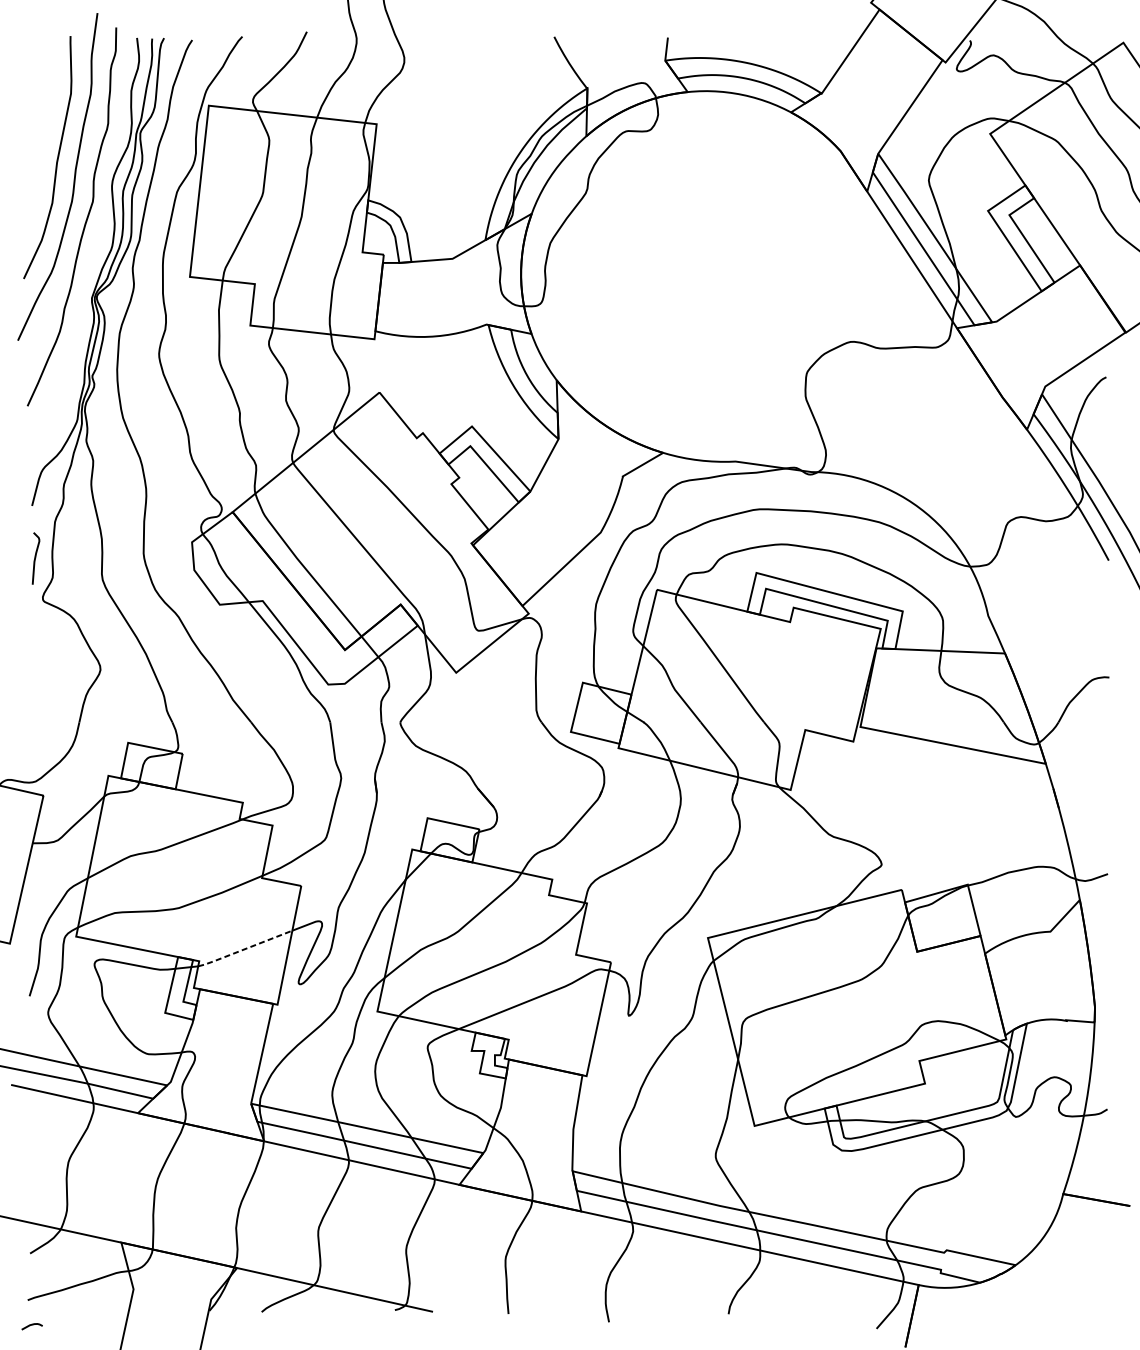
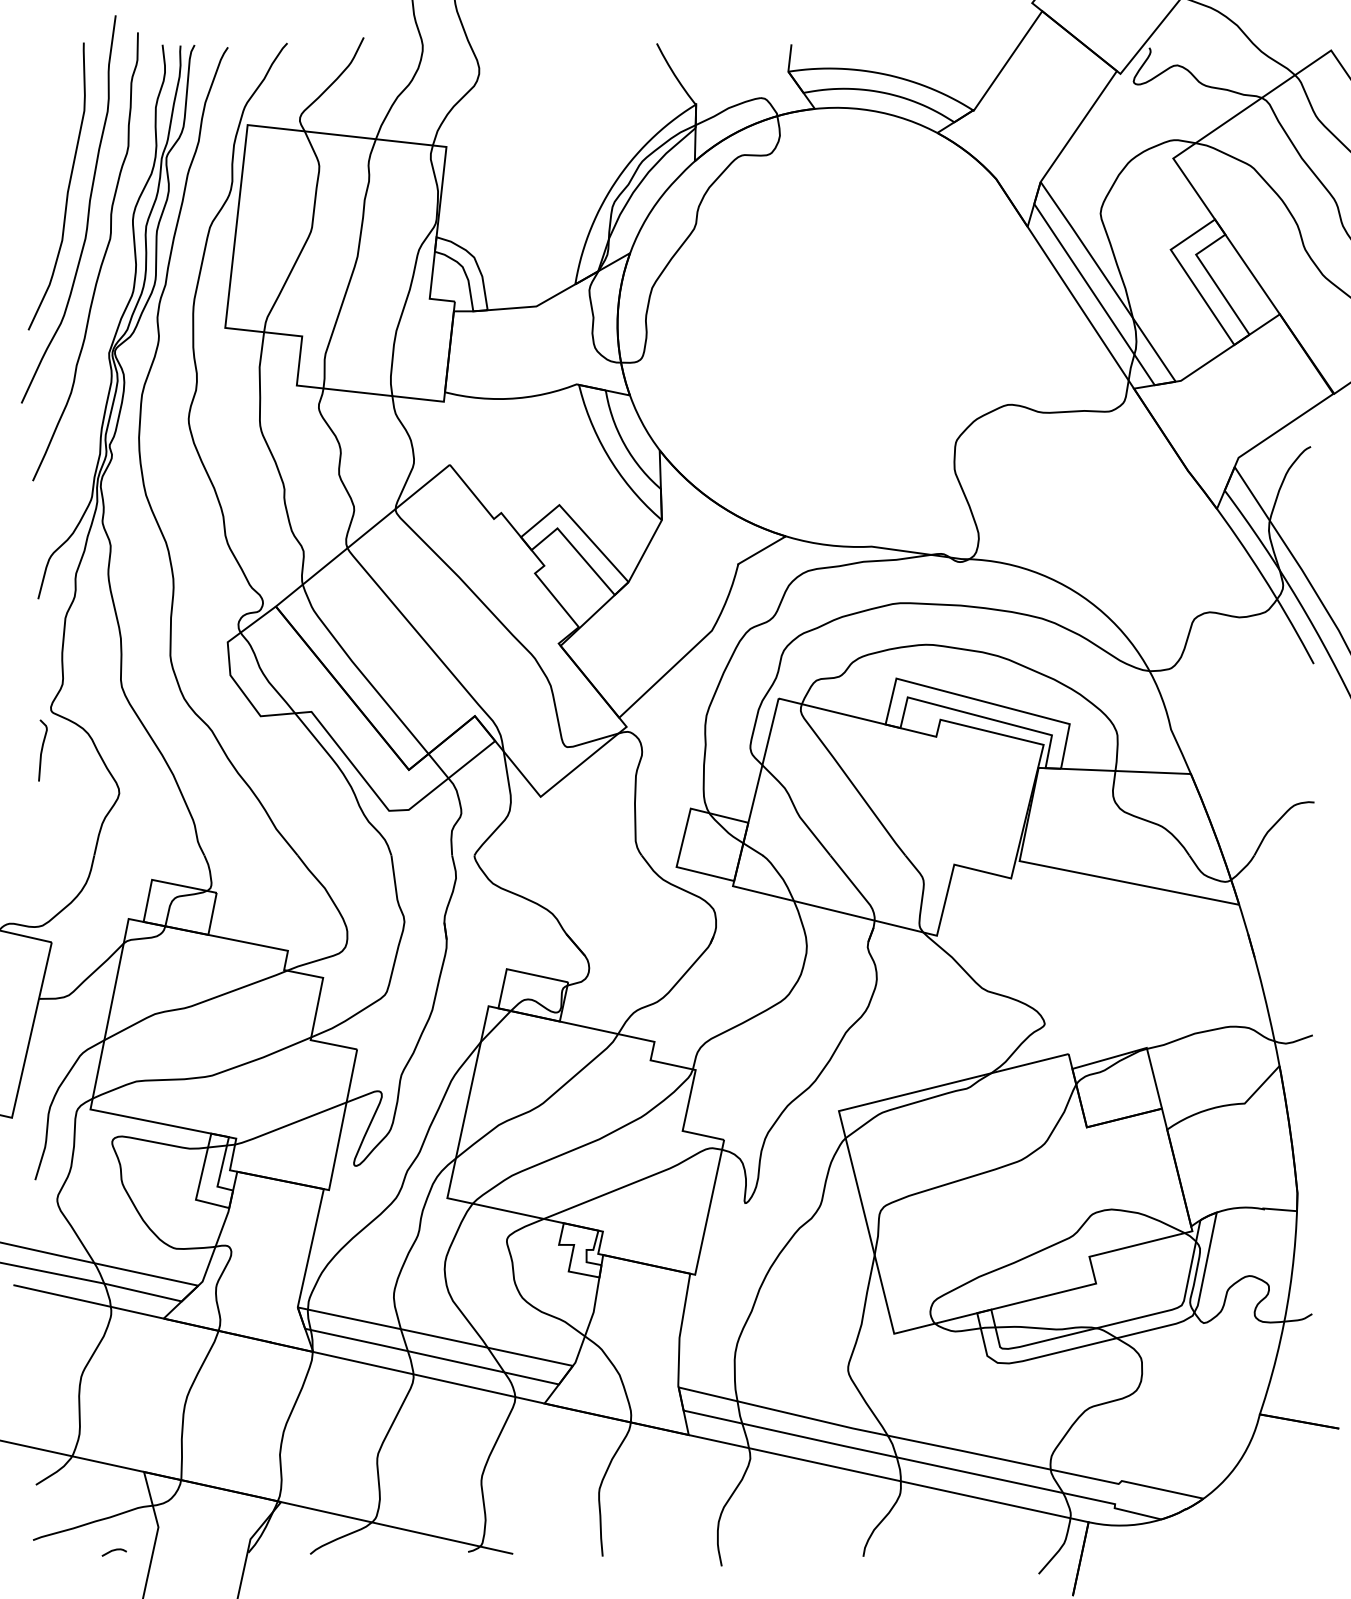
curve: (35, 558) -> (42, 750), moved
line: (244, 949) -> (289, 1124), dashed -> solid
curve: (31, 1325) -> (113, 1551), moved

